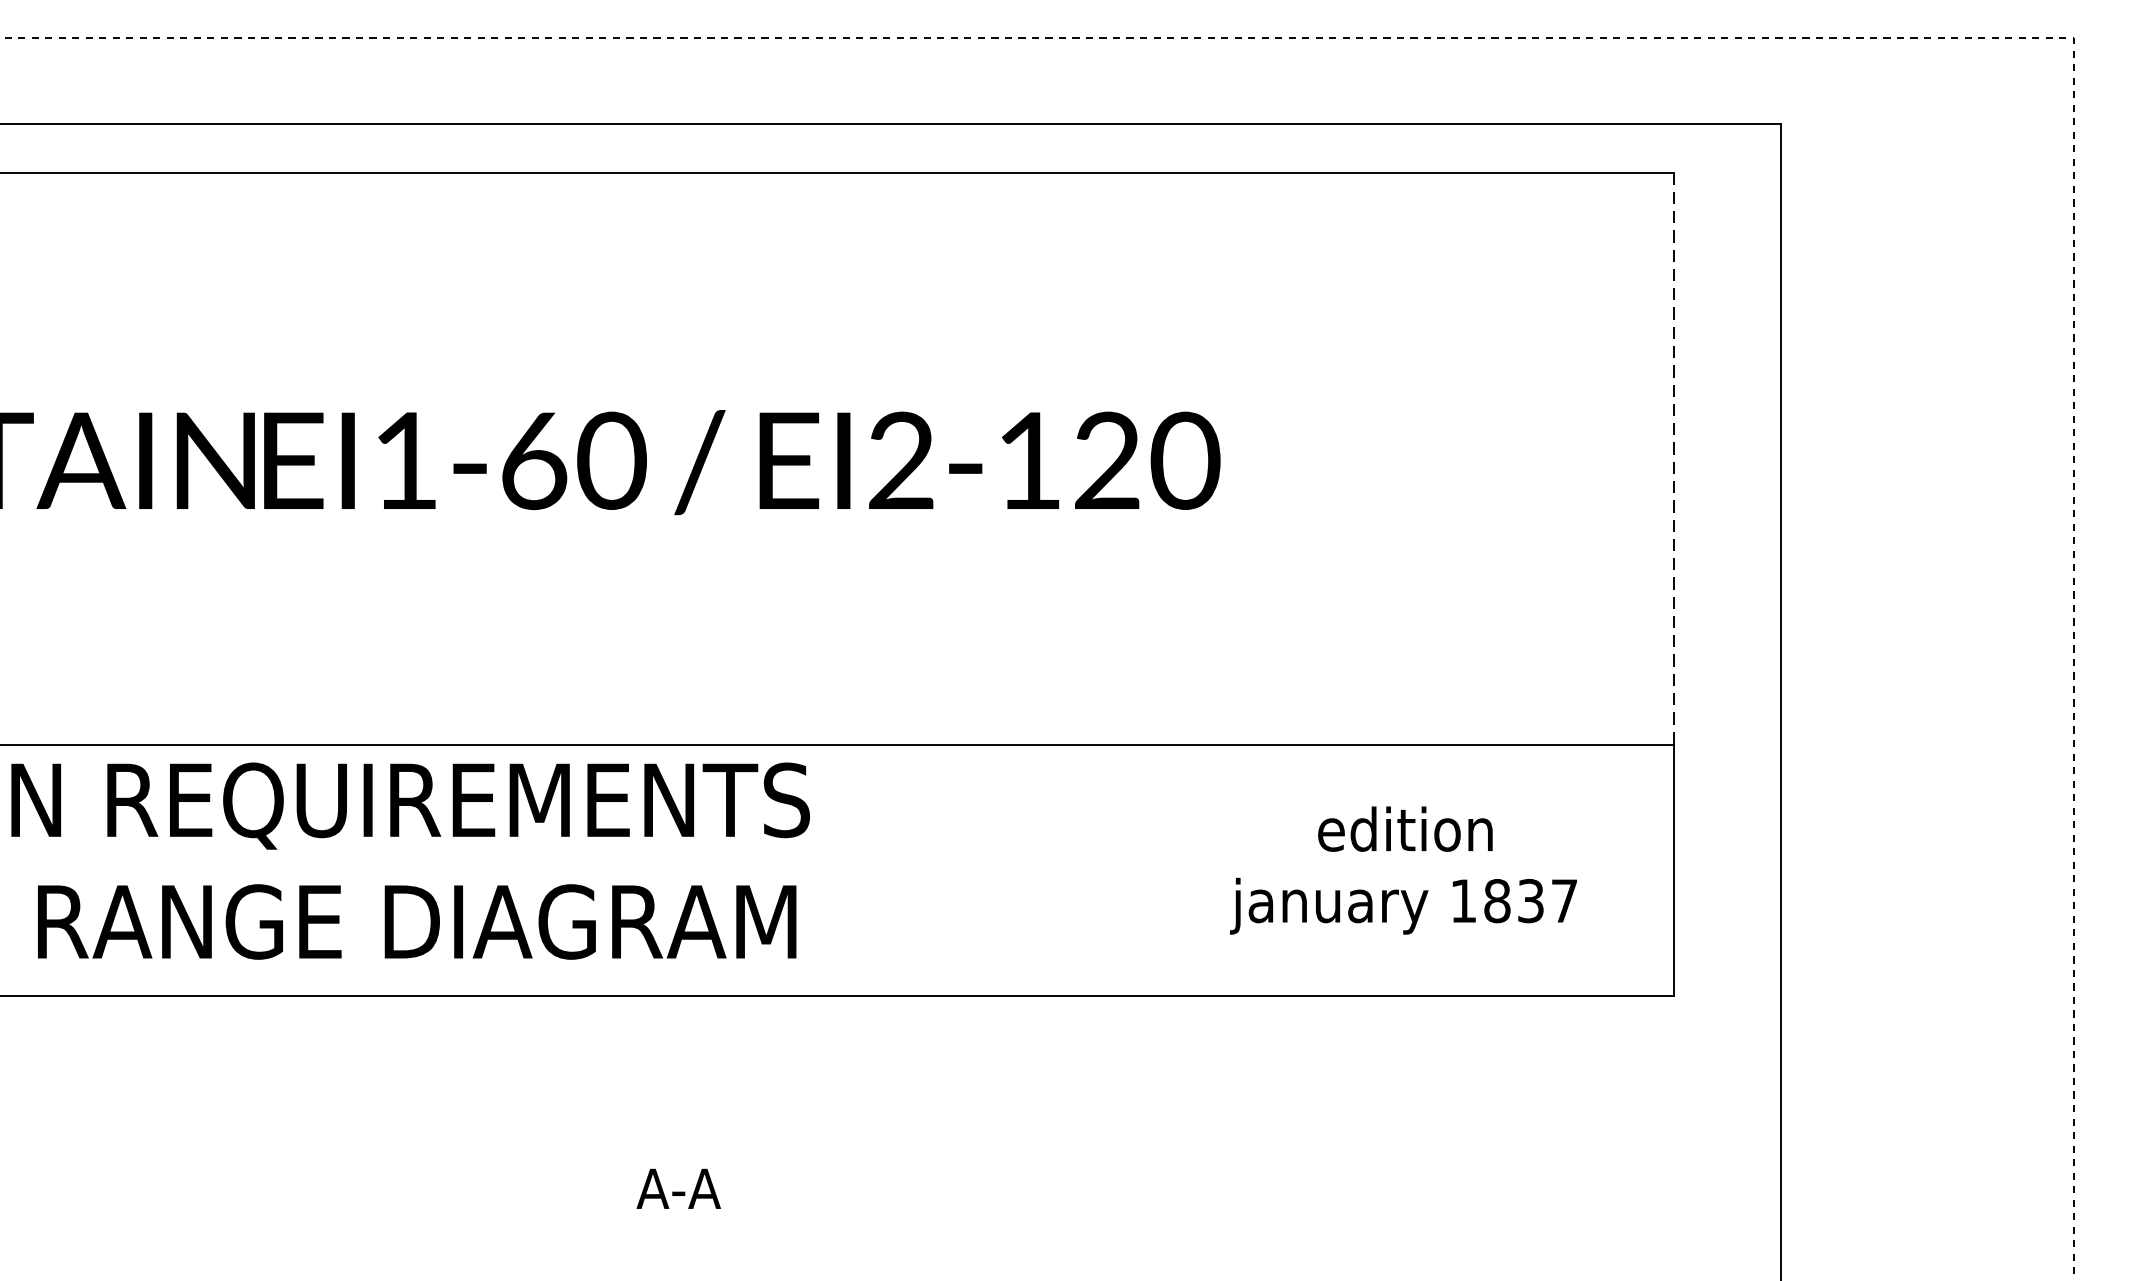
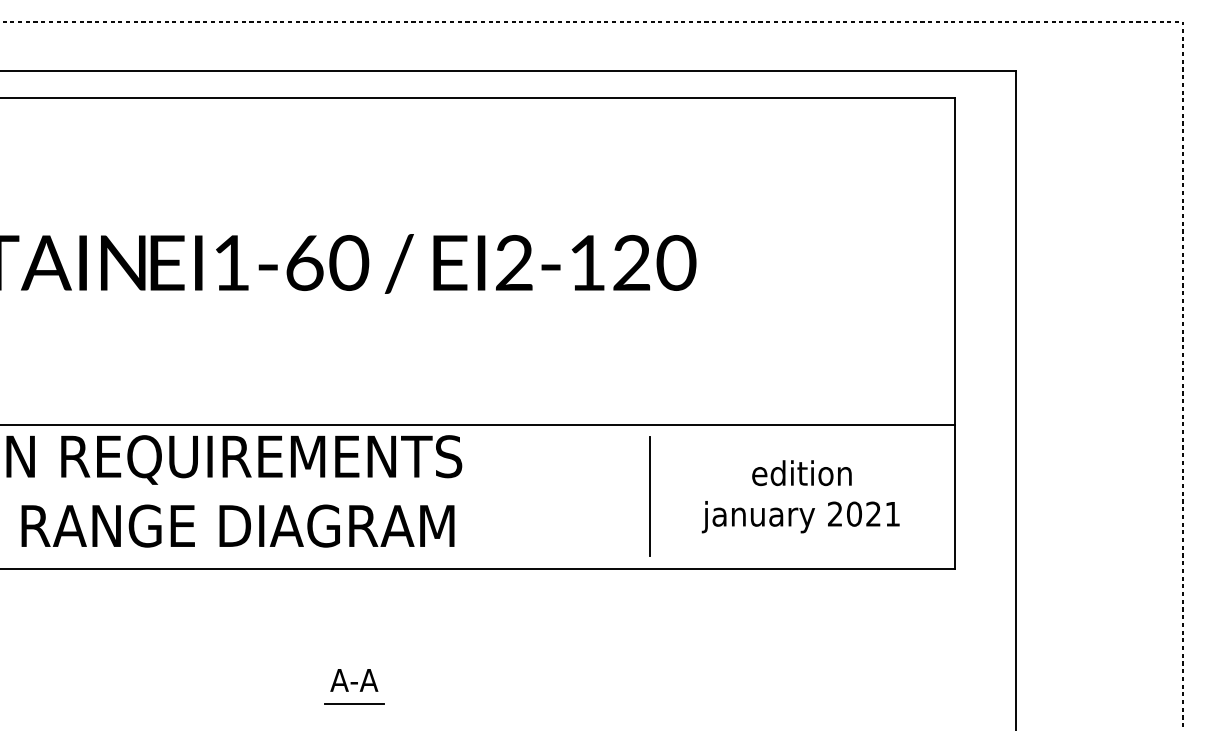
line: (1674, 459) -> (955, 262), dashed -> solid
line: (1138, 870) -> (649, 496), added
text: (1513, 899) -> (863, 513), 1837 -> 2021
text: (679, 1189) -> (354, 680), moved
line: (619, 1232) -> (353, 703), added

